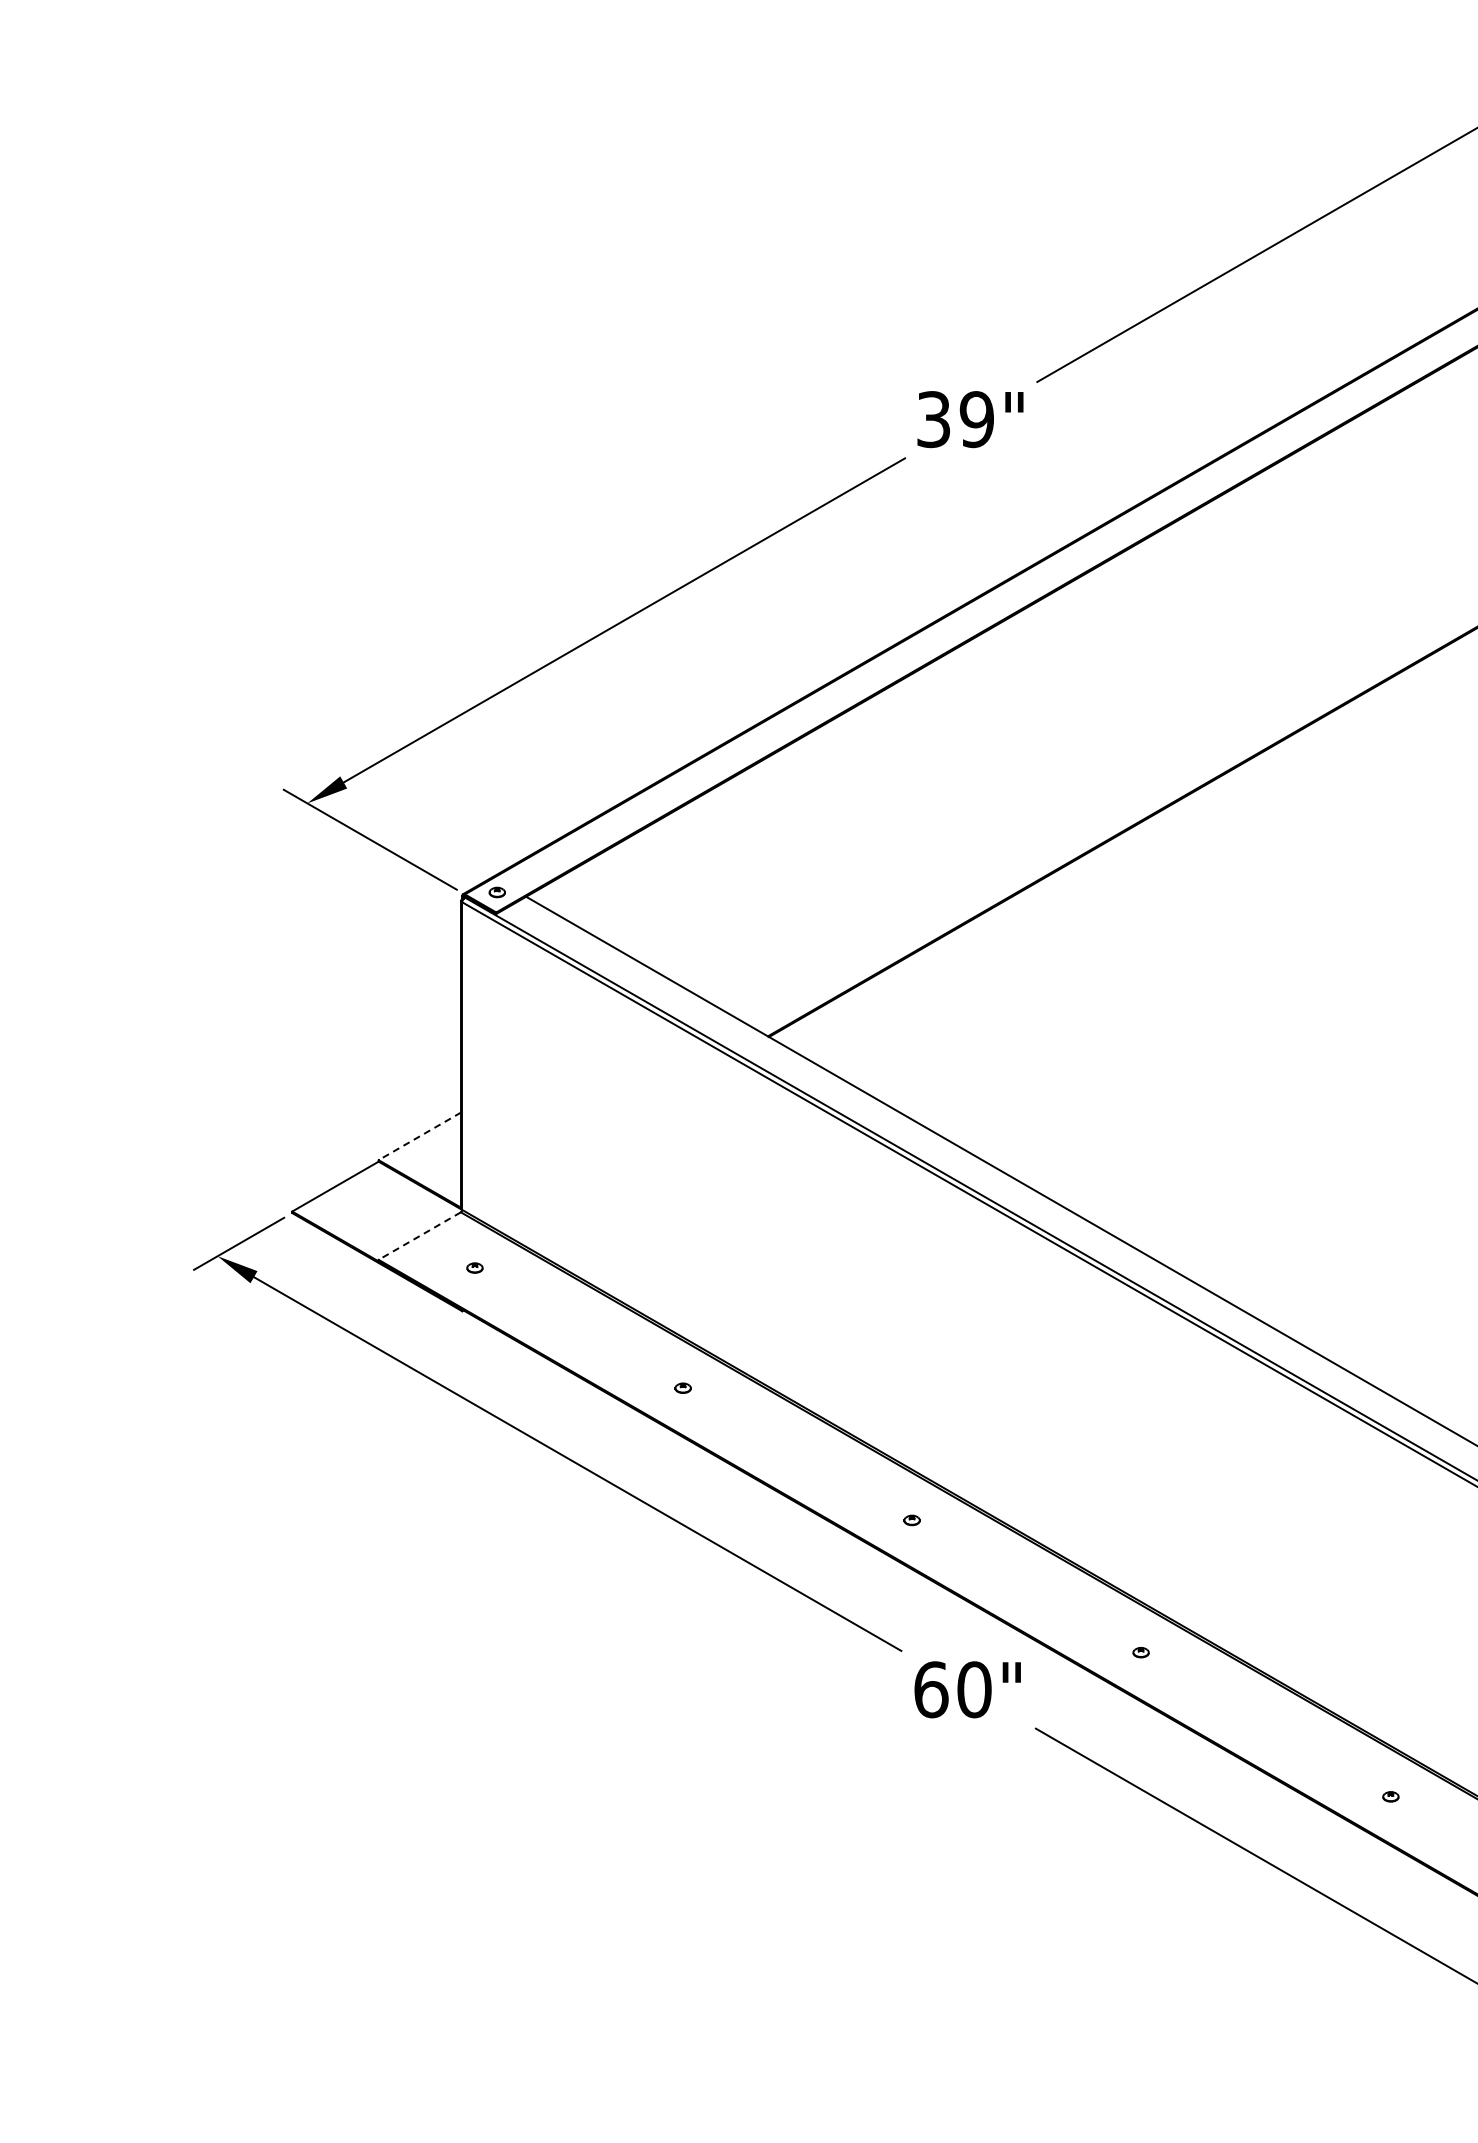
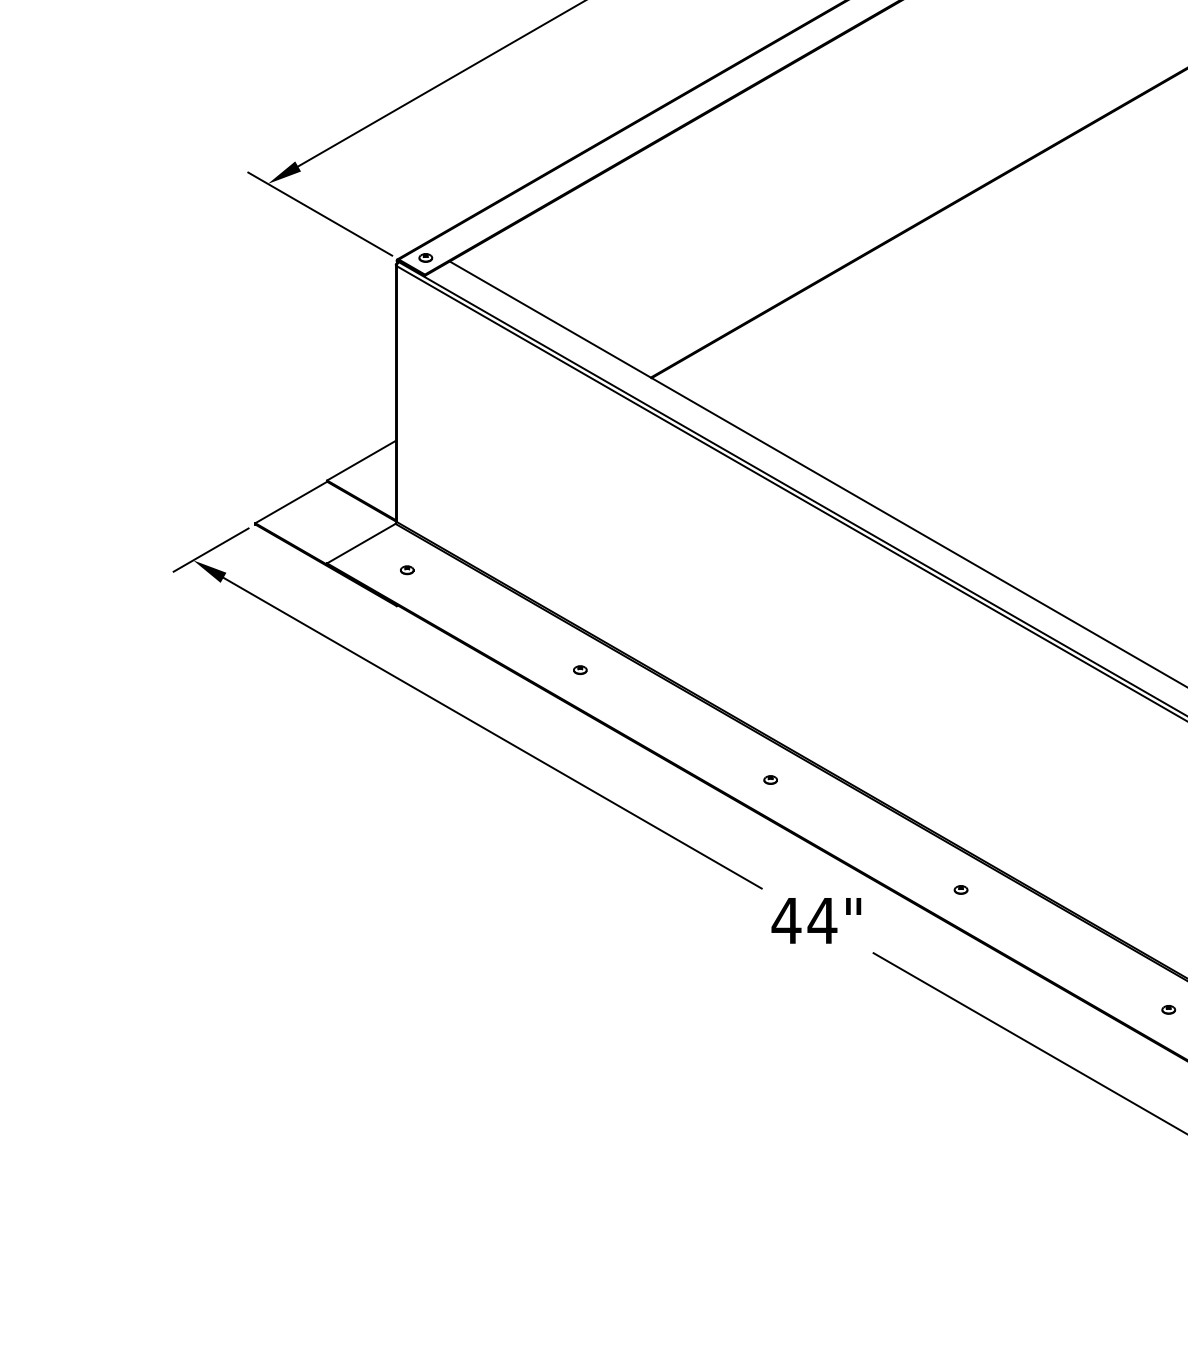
line: (419, 1136) -> (361, 460), dashed -> solid
line: (419, 1236) -> (361, 543), dashed -> solid
text: (952, 1689) -> (804, 920), 60" -> 44"

